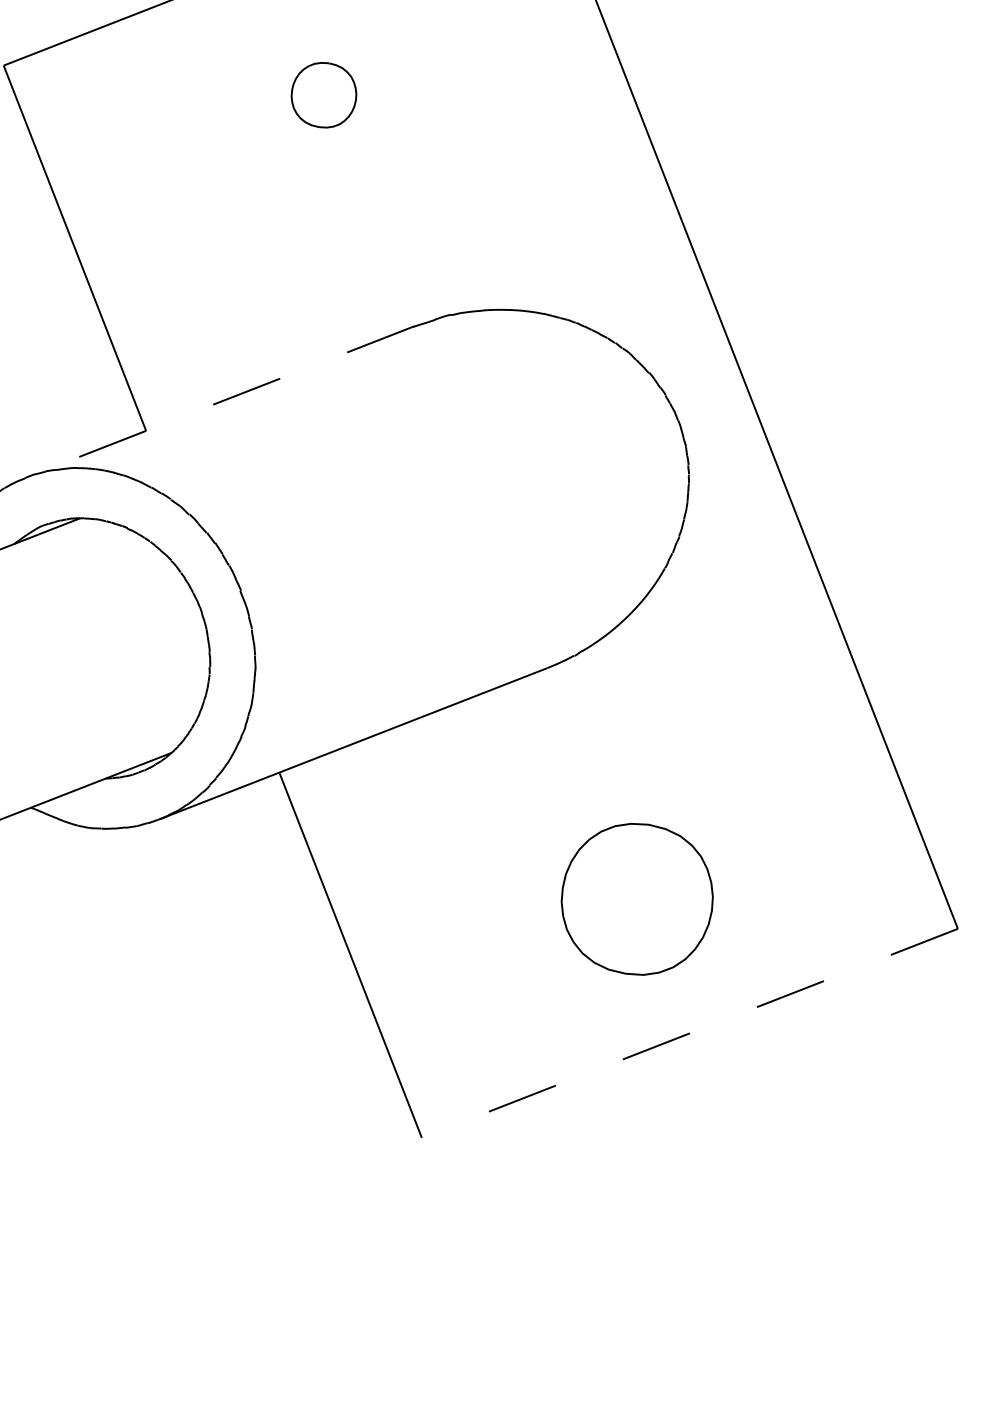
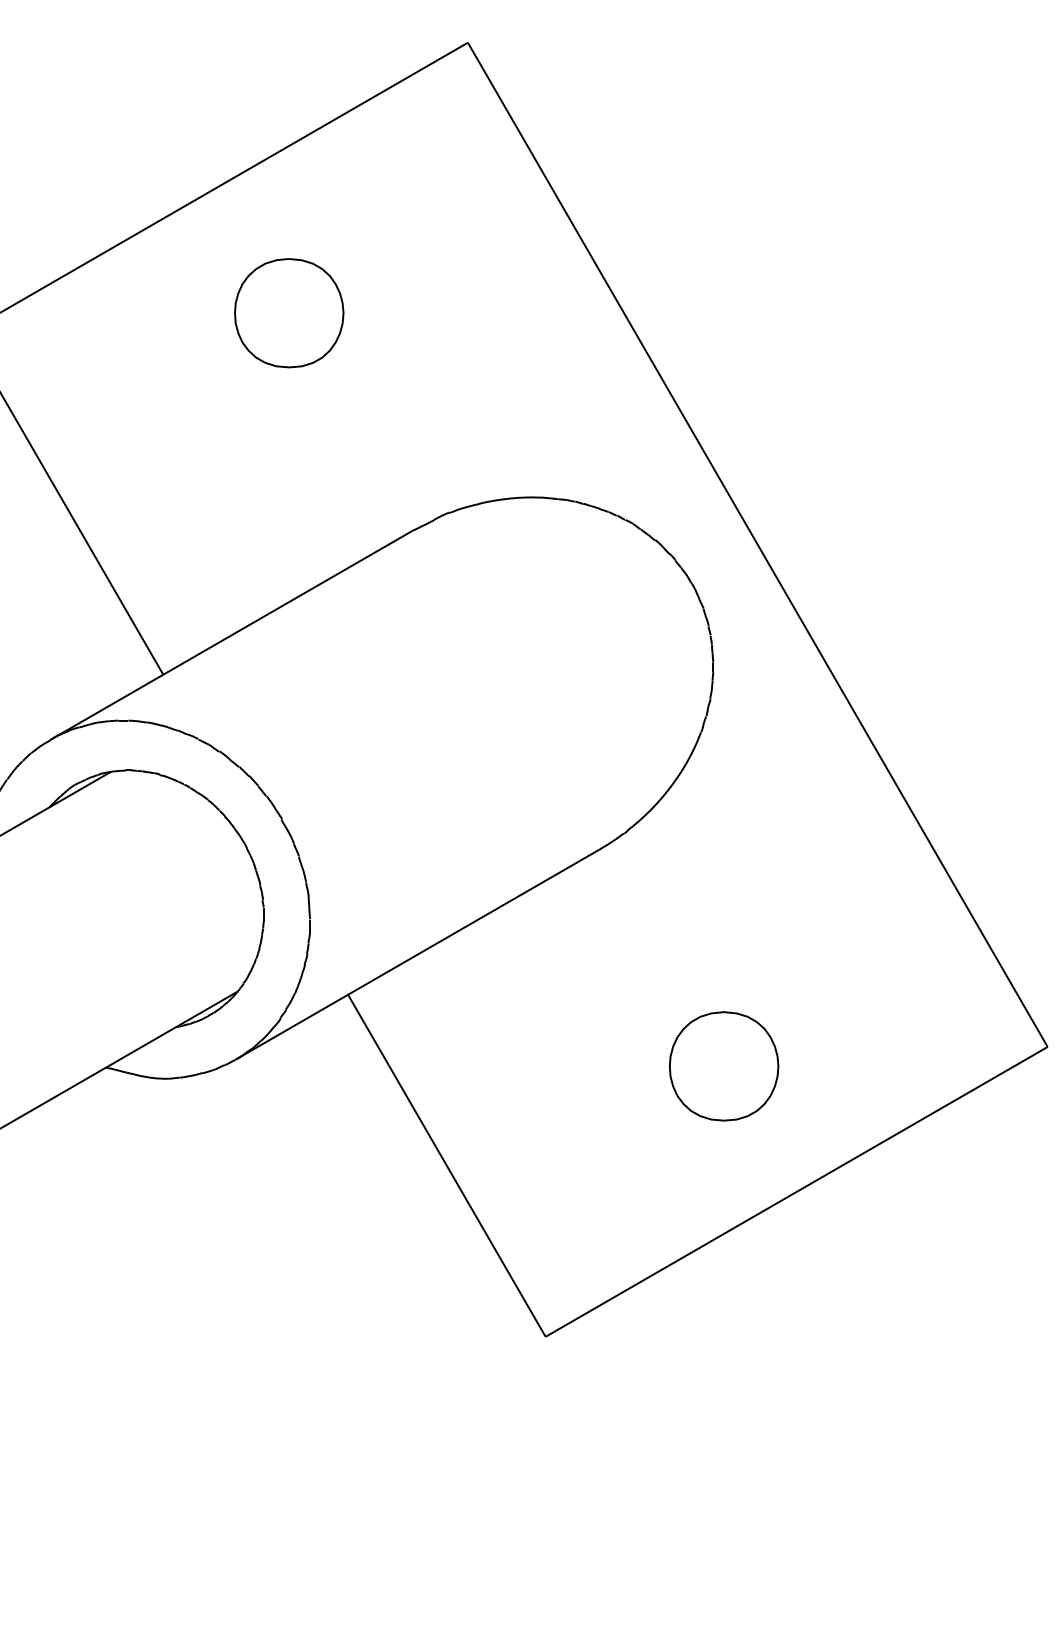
part: (324, 95) -> (289, 313), size x1.67
line: (220, 401) -> (232, 634), dashed -> solid
part: (637, 899) -> (724, 1066), size x0.71
line: (689, 1032) -> (796, 1191), dashed -> solid

